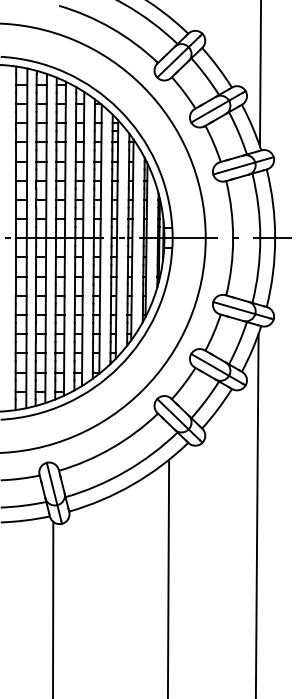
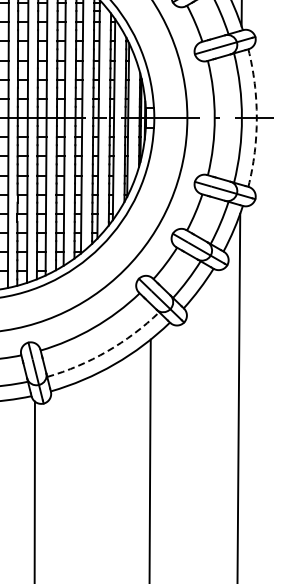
arc: (275, 238) -> (257, 118), solid -> dashed
arc: (125, 471) -> (107, 351), solid -> dashed

